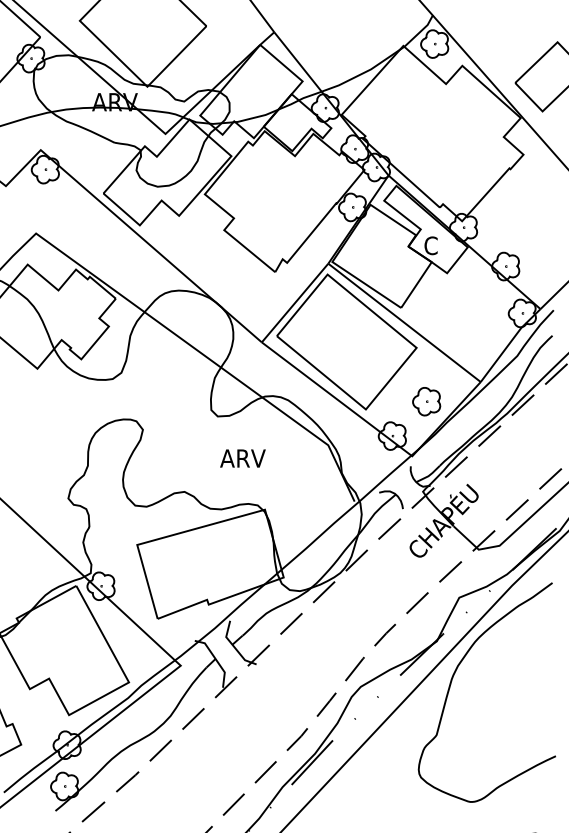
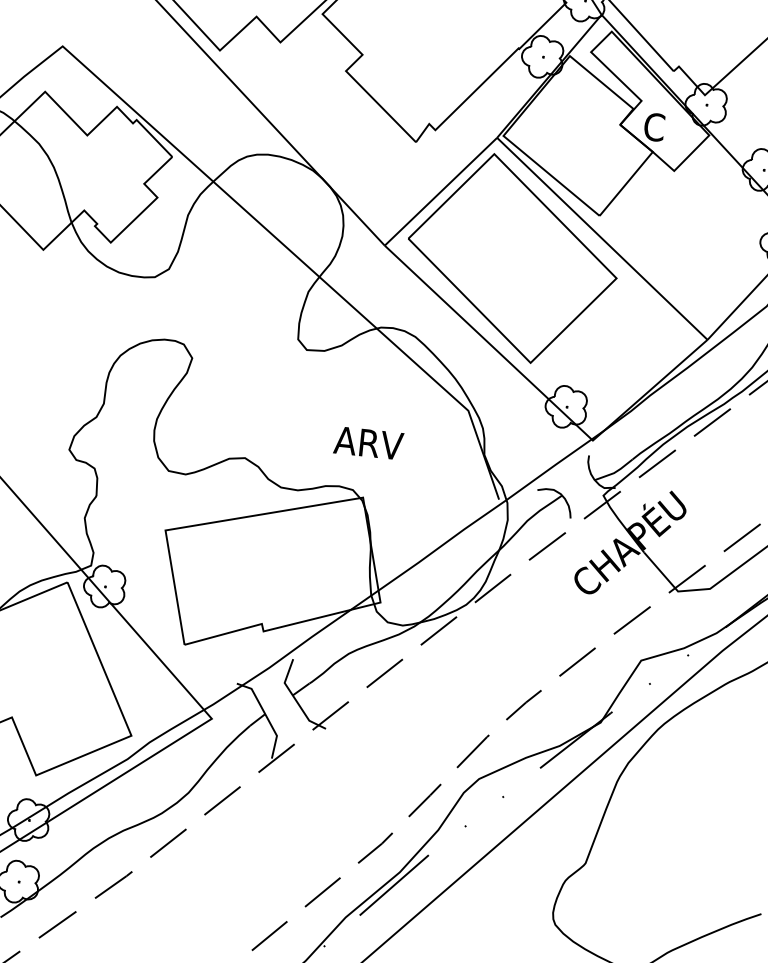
part: (426, 401) -> (622, 360), removed
text: (242, 458) -> (368, 443), moved

